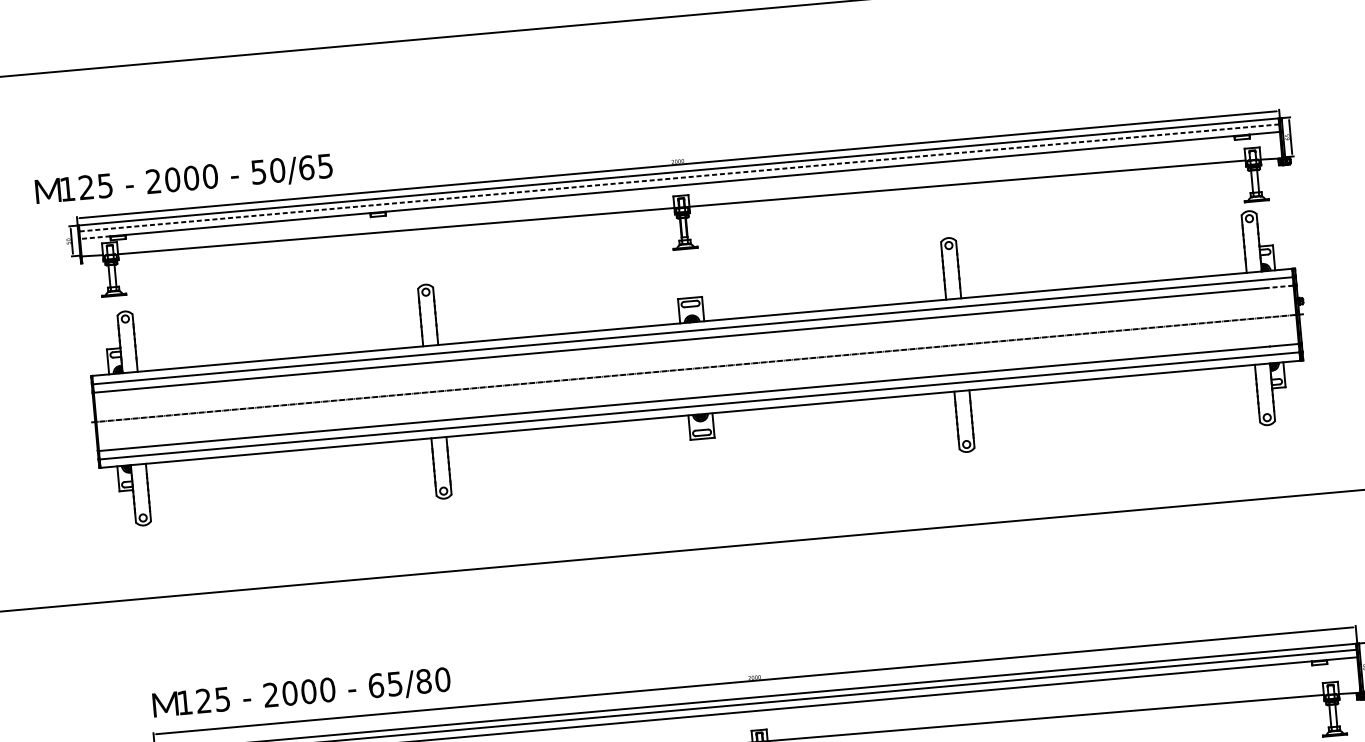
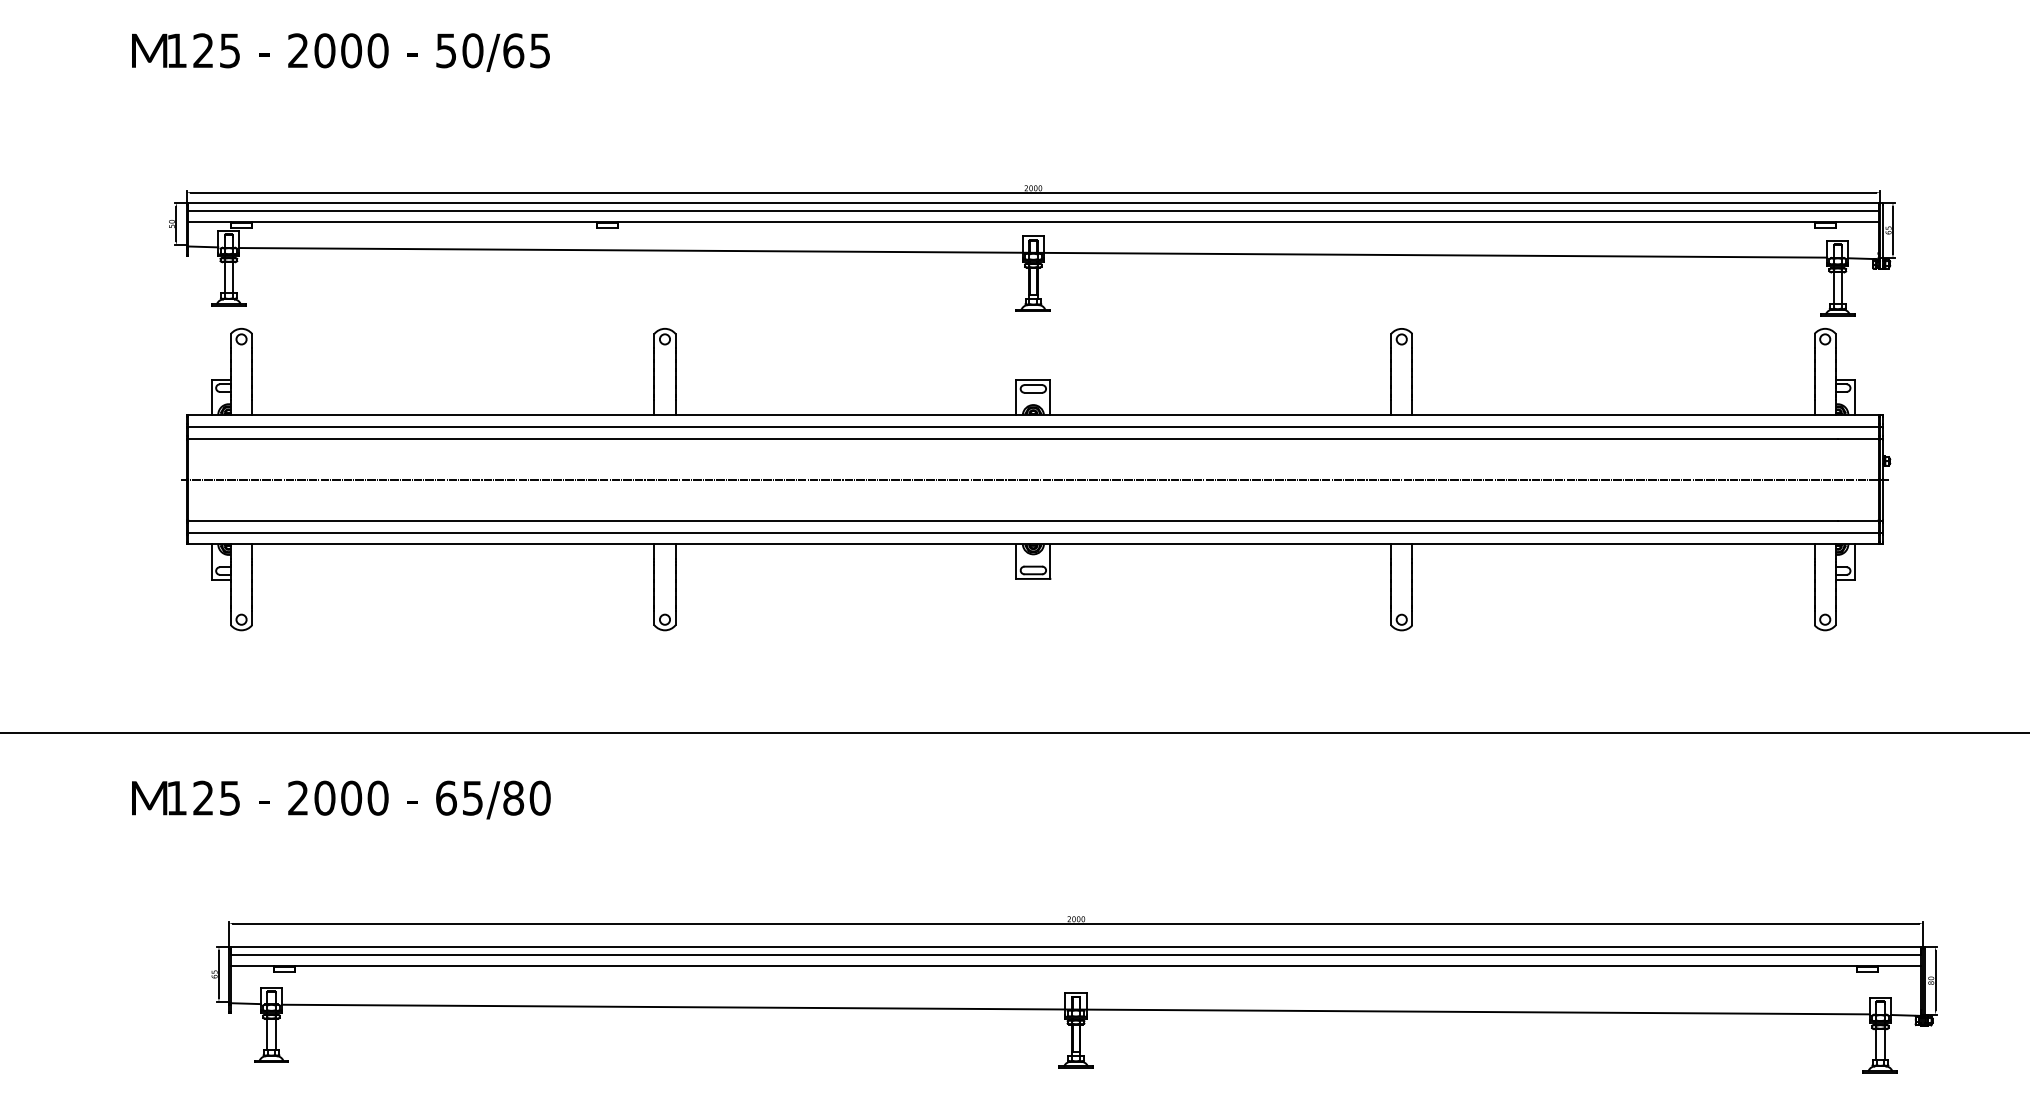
line: (678, 178) -> (1032, 211), dashed -> solid
text: (183, 180) -> (340, 52), moved
line: (95, 237) -> (209, 221), dashed -> solid
line: (1279, 286) -> (1858, 438), dashed -> solid
text: (301, 693) -> (341, 799), moved

